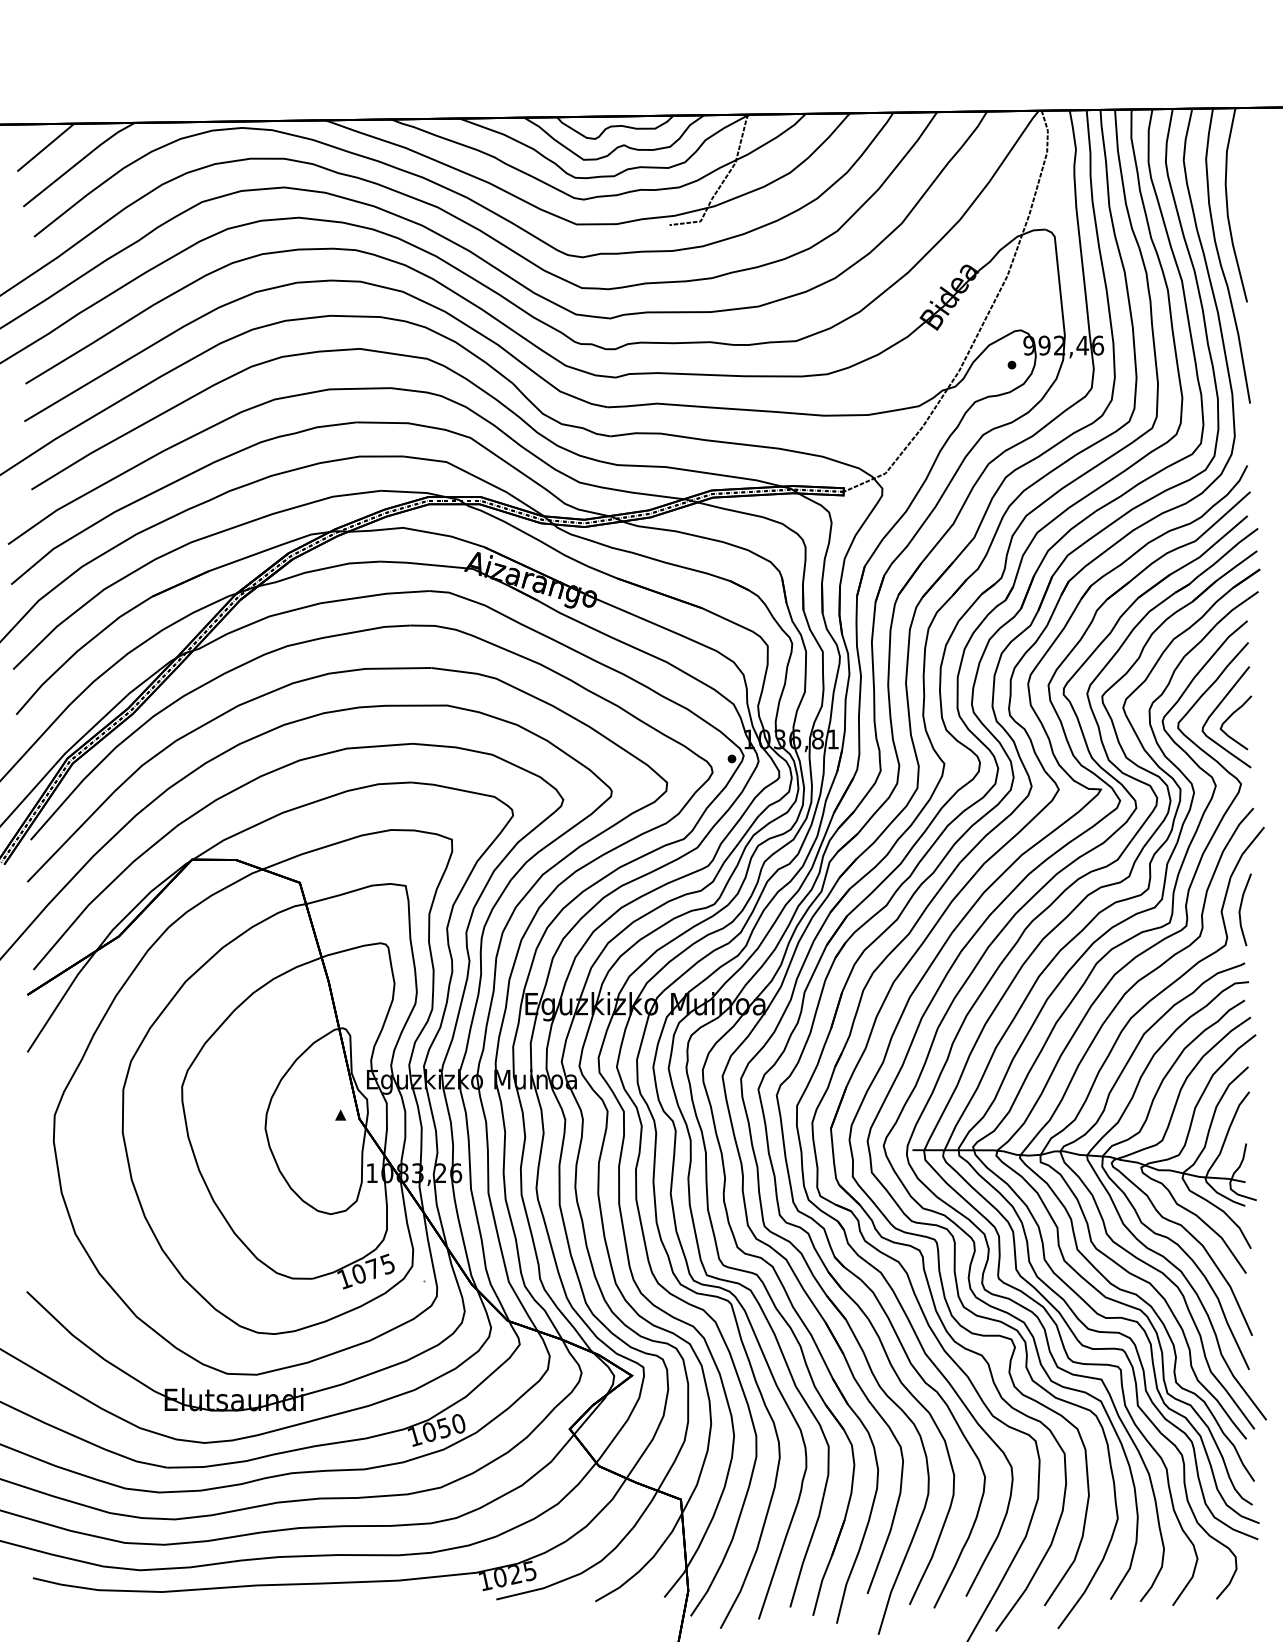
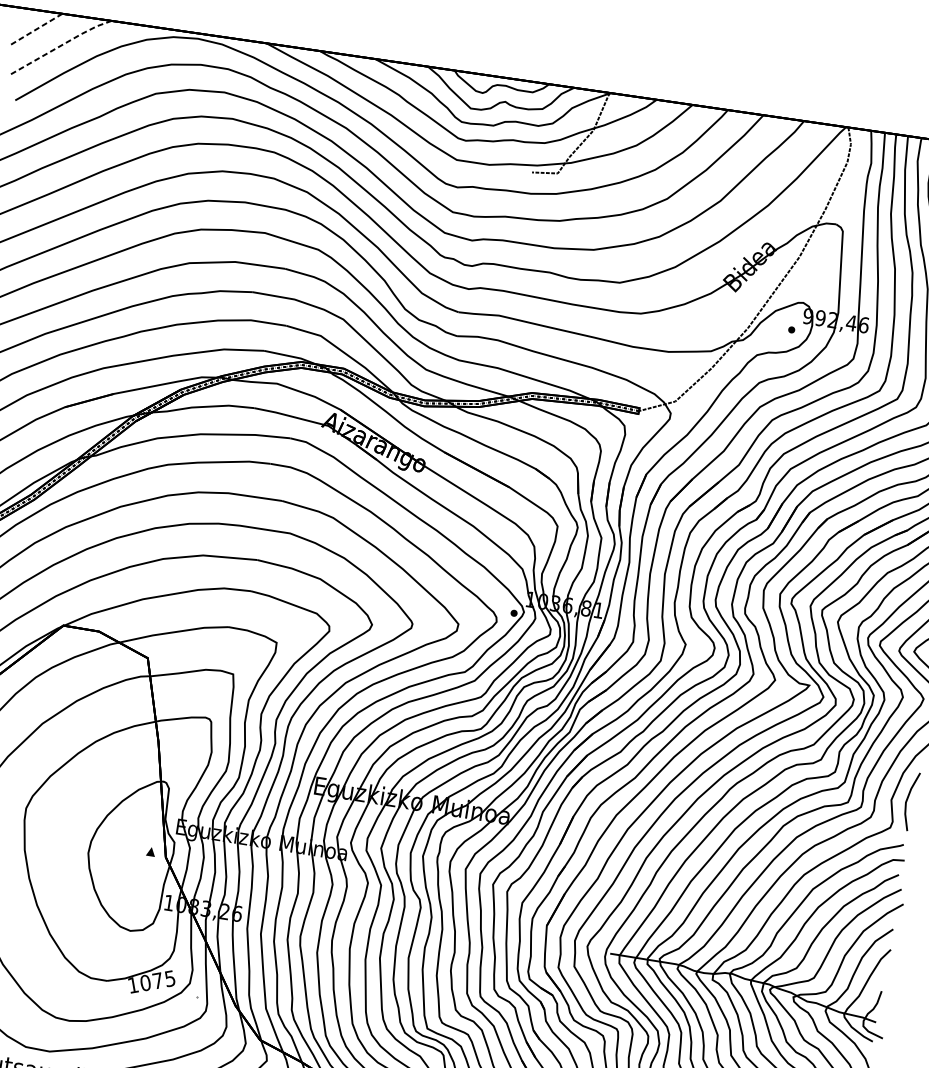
line: (45, 147) -> (36, 29), solid -> dashed
line: (79, 162) -> (61, 45), solid -> dashed

